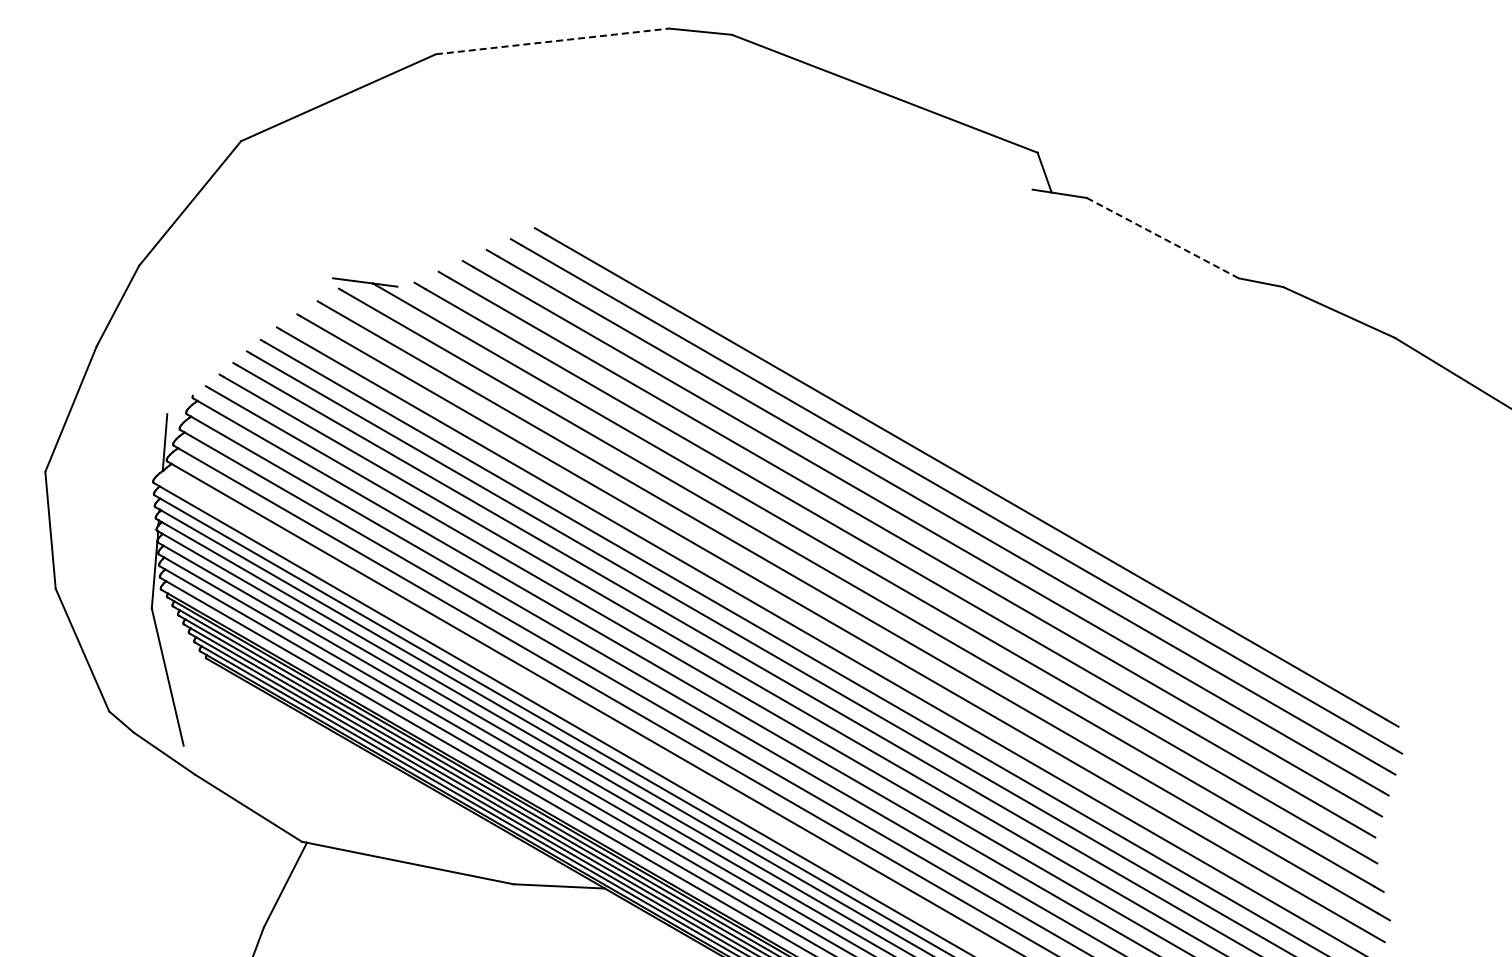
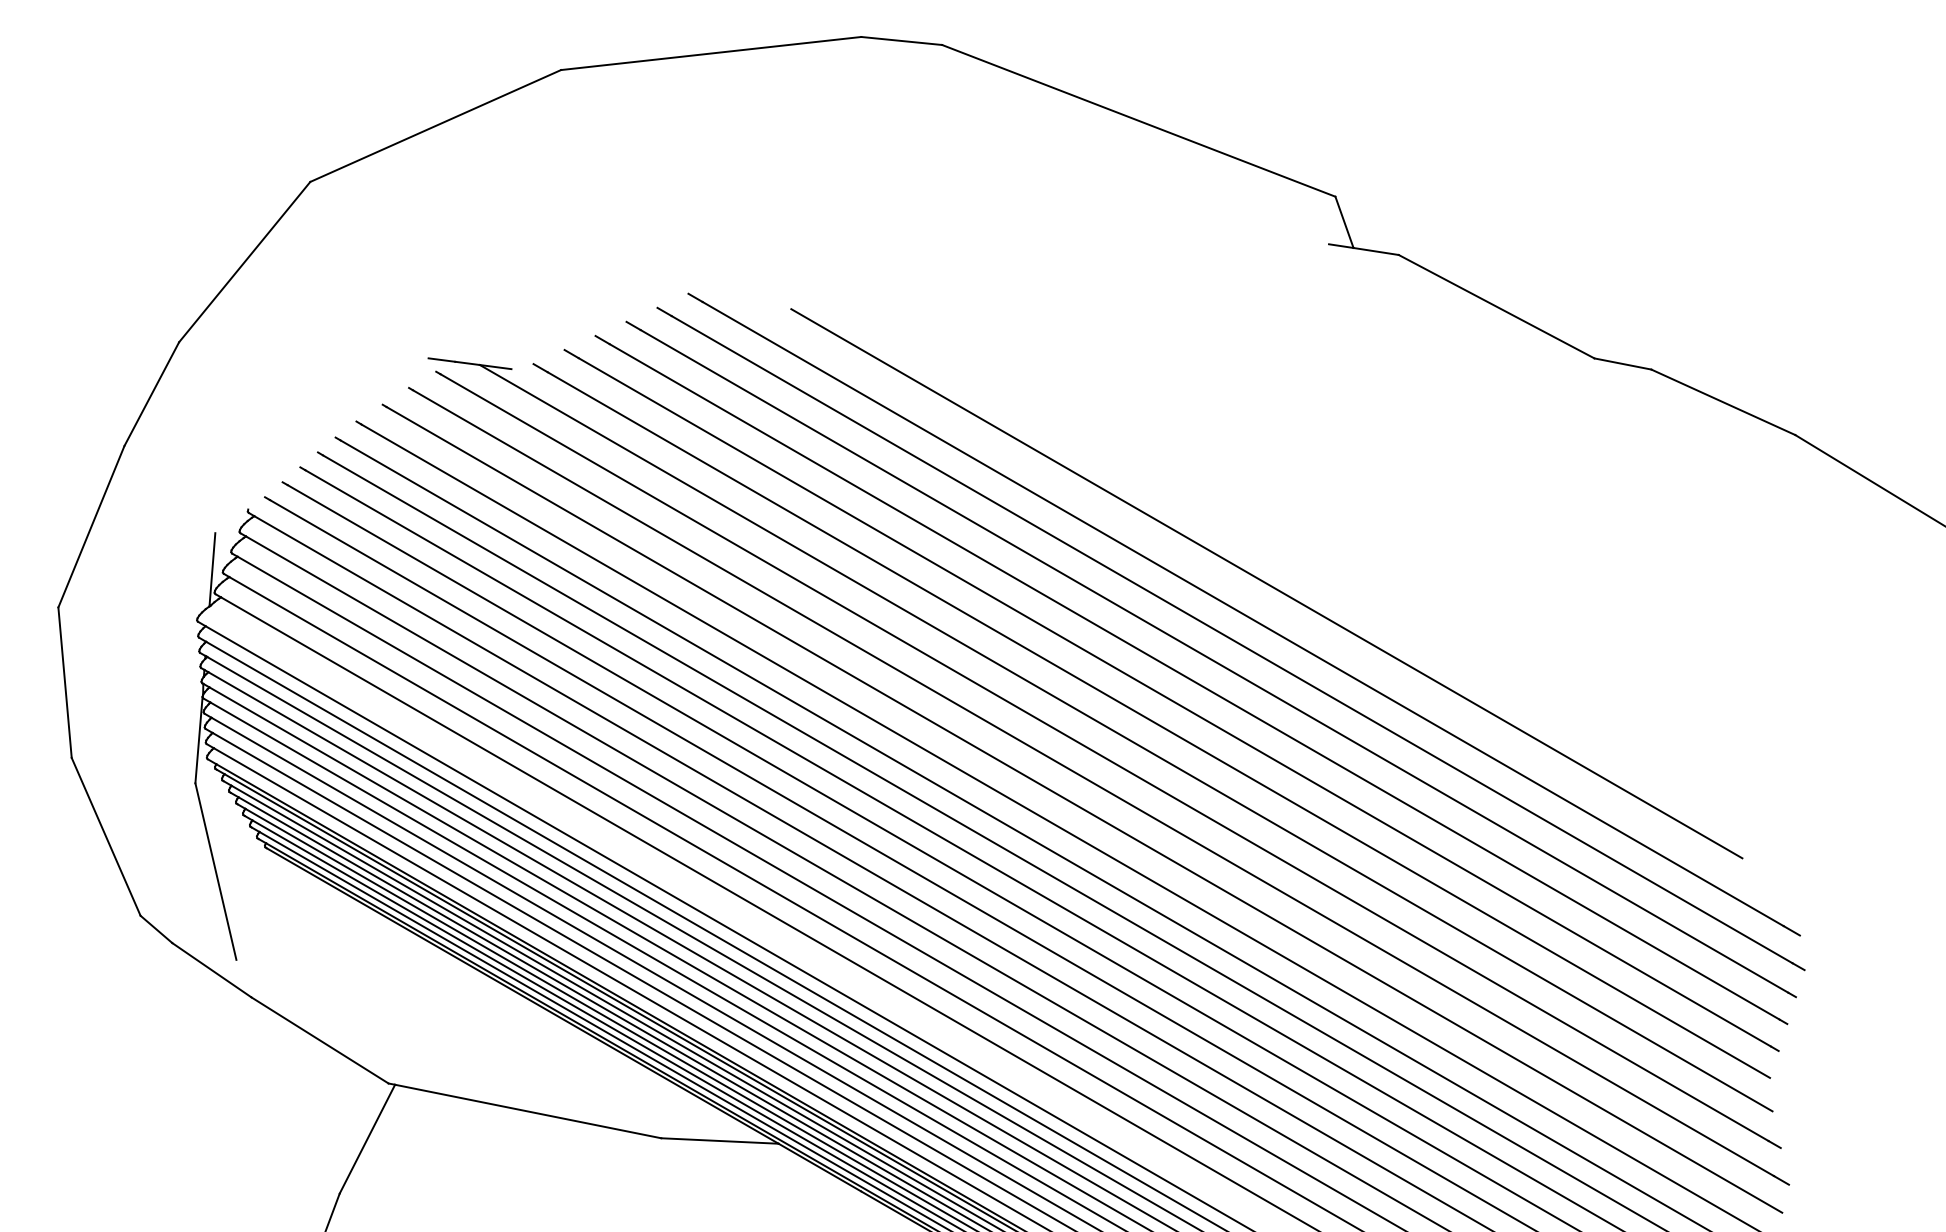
line: (553, 41) -> (712, 53), dashed -> solid
line: (1162, 237) -> (1496, 305), dashed -> solid
line: (983, 453) -> (1265, 583), added

